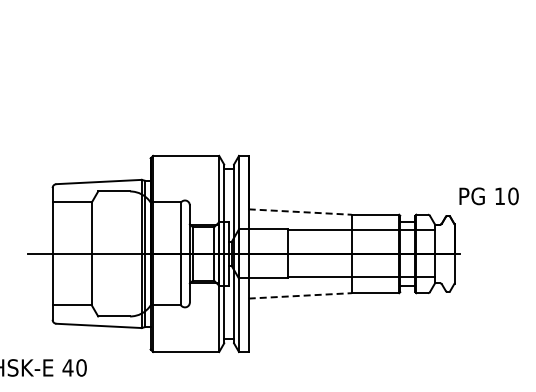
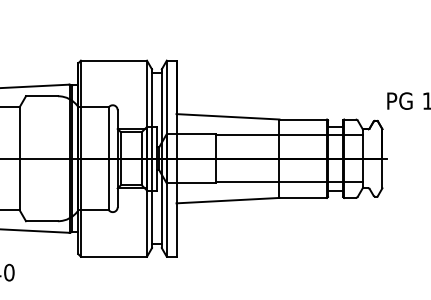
line: (300, 212) -> (228, 117), dashed -> solid
line: (300, 295) -> (228, 200), dashed -> solid

